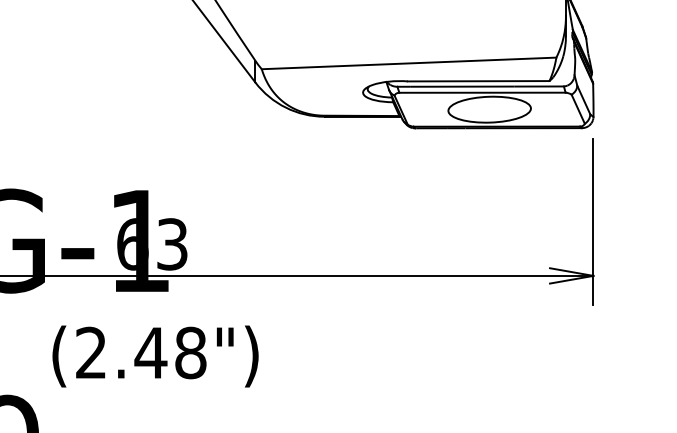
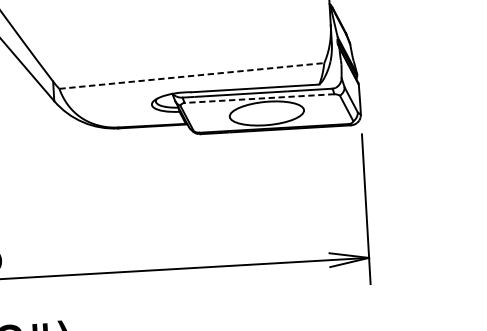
line: (409, 63) -> (192, 76), solid -> dashed
line: (481, 92) -> (258, 98), solid -> dashed

